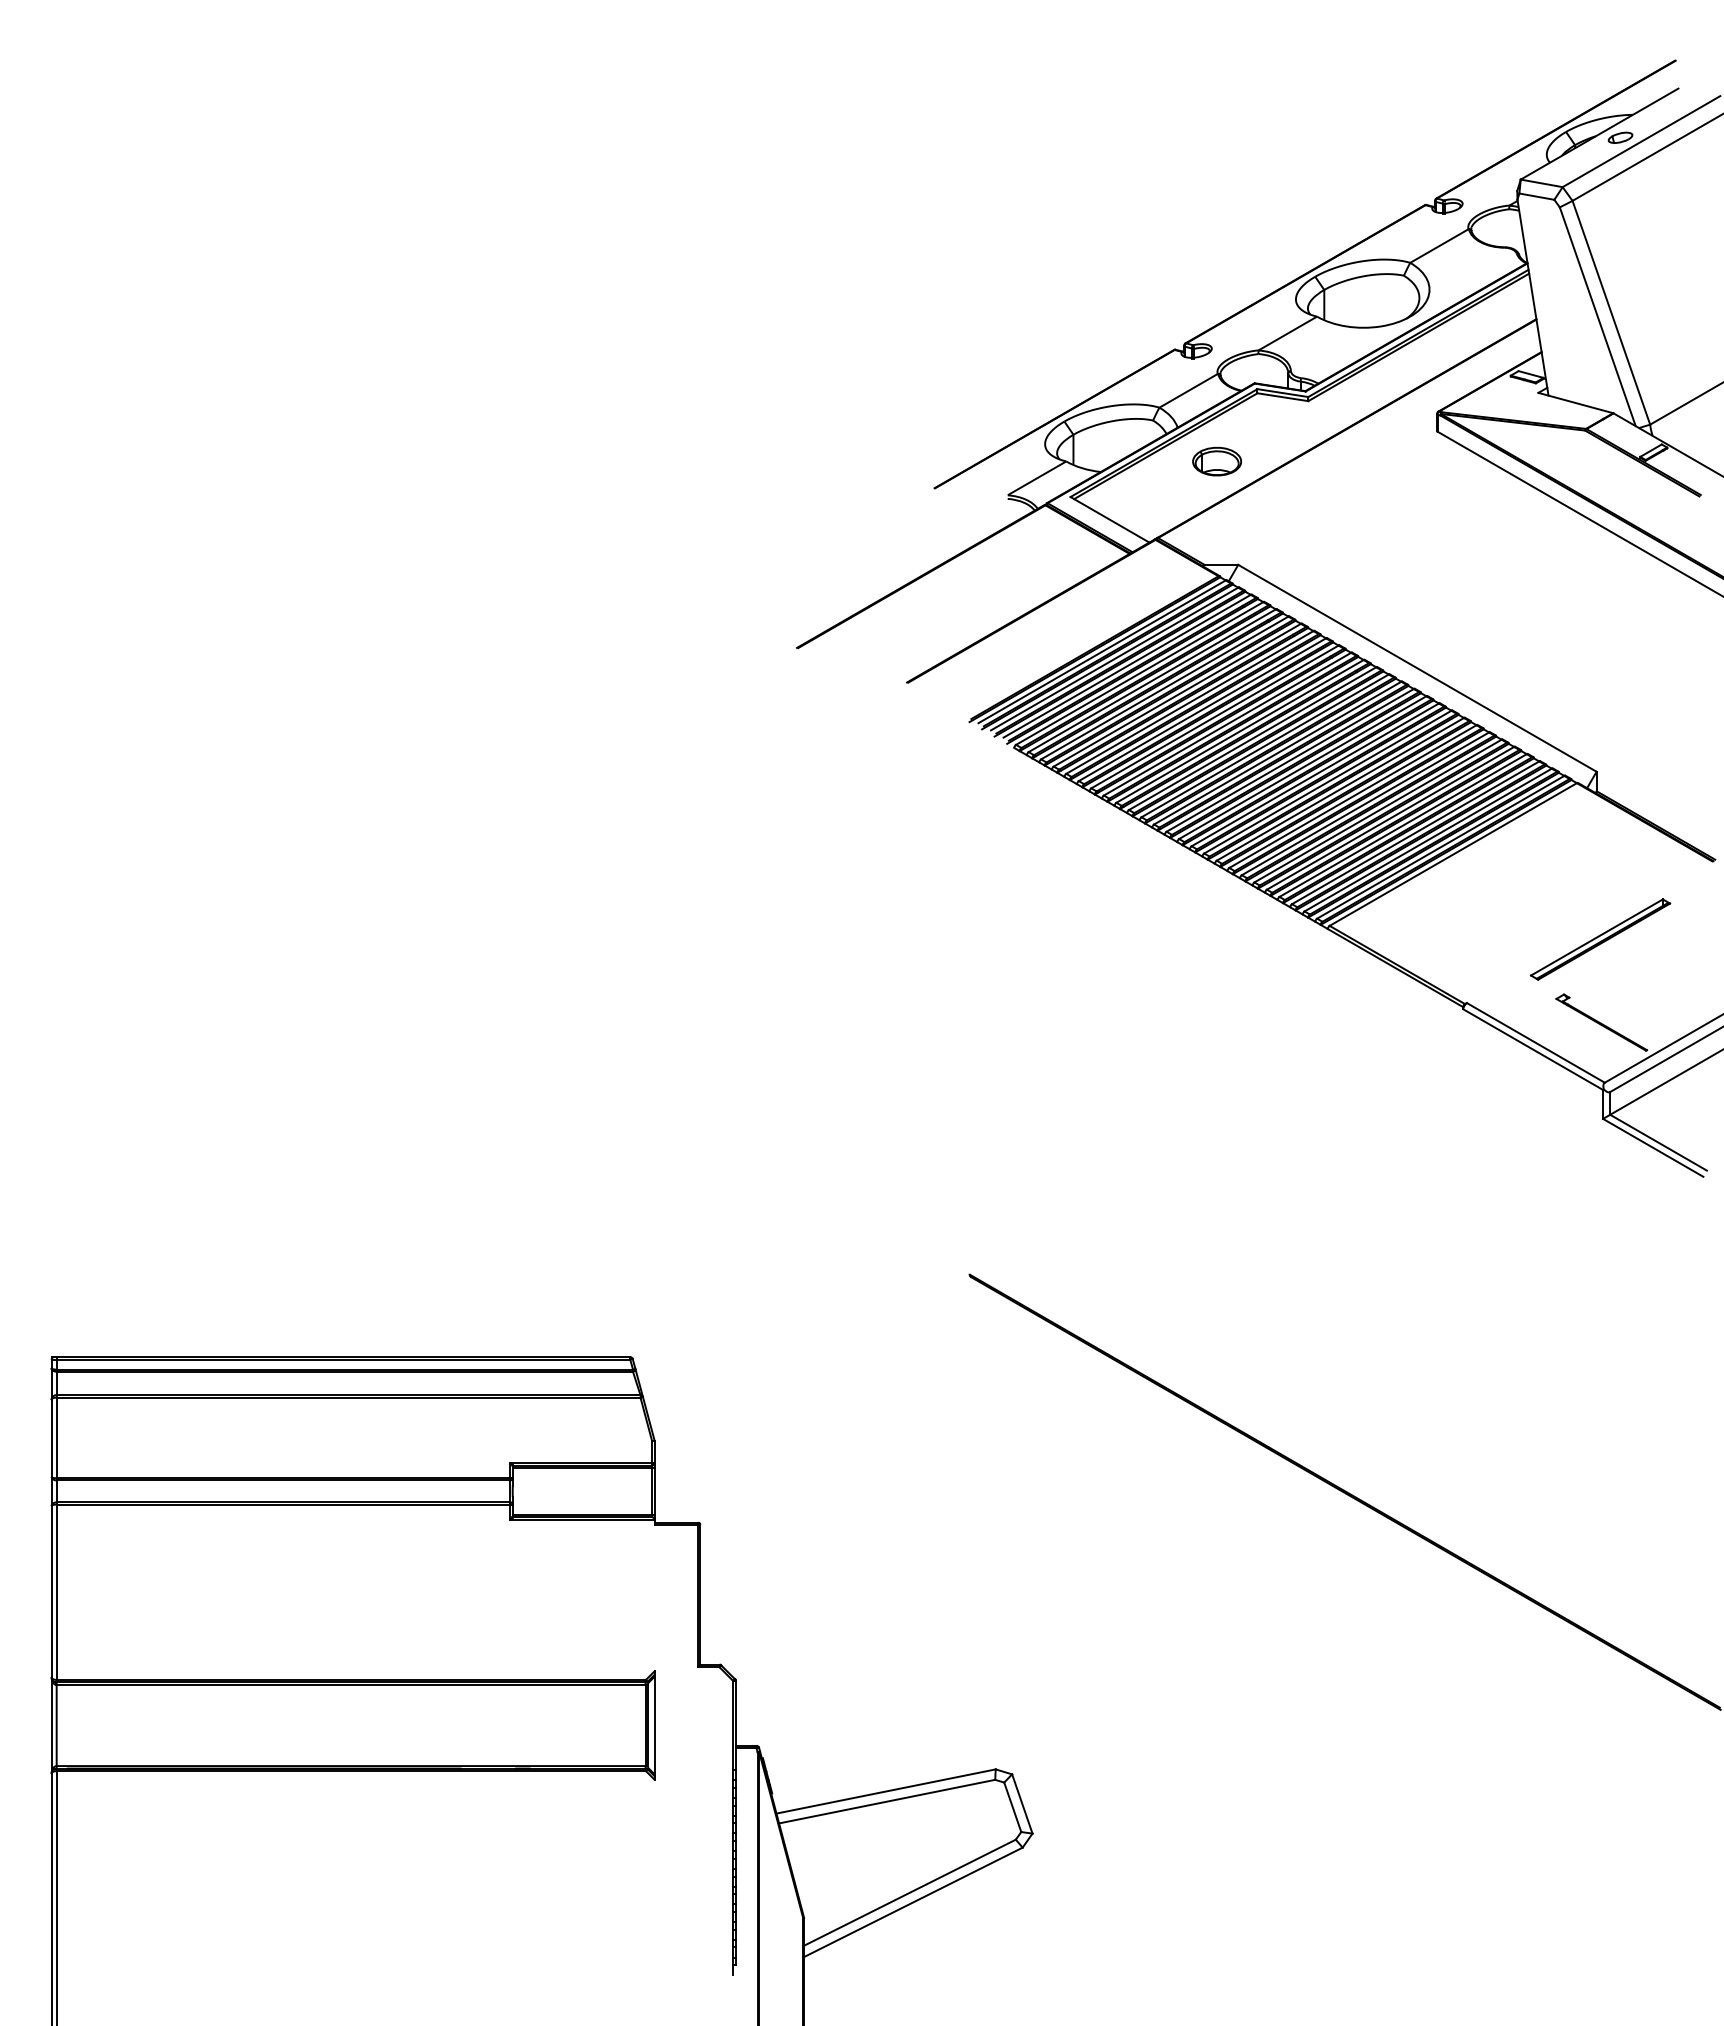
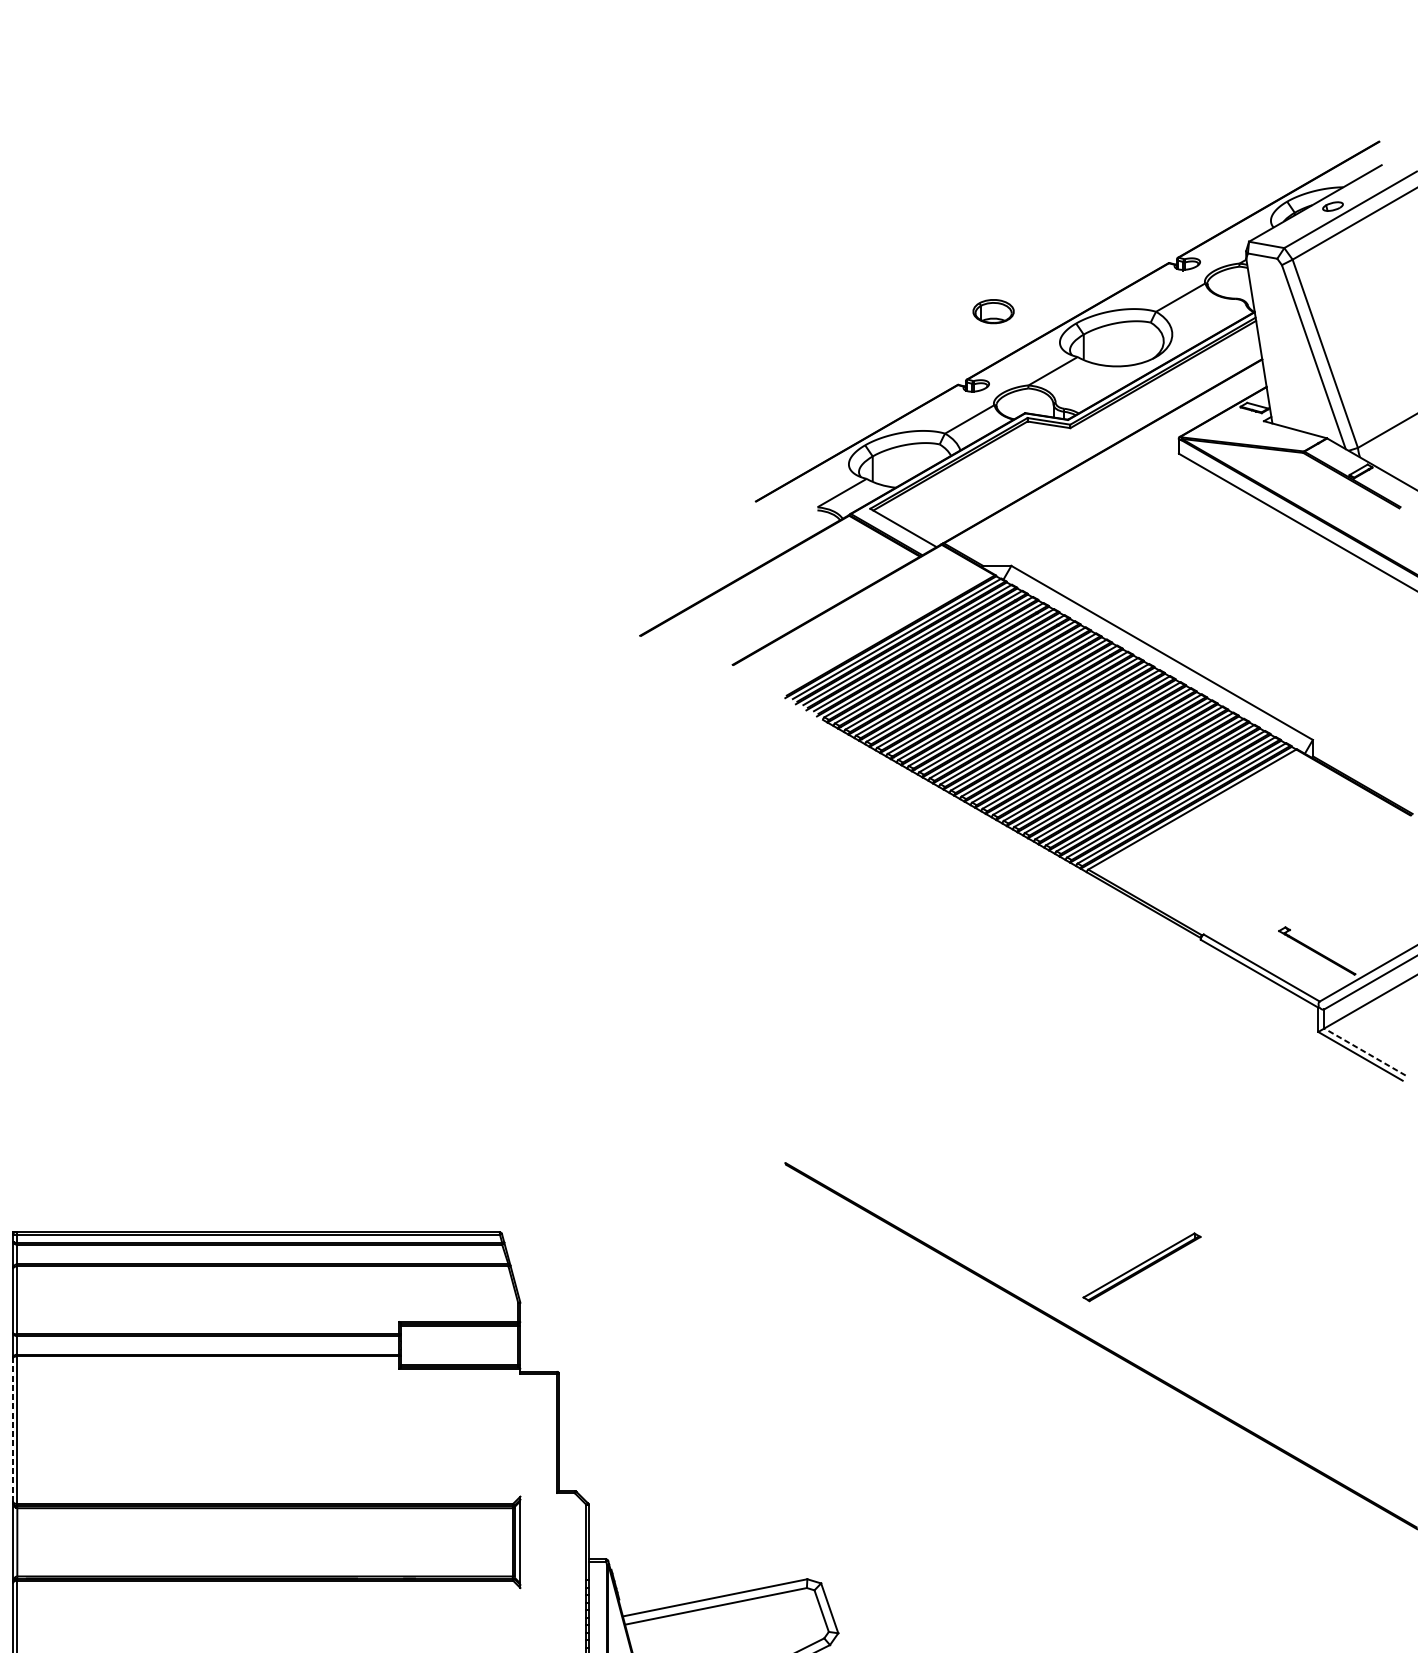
part: (1217, 461) -> (993, 311), moved
part: (1600, 939) -> (1142, 1267), moved
line: (1658, 1142) -> (1364, 1051), solid -> dashed
line: (51, 1591) -> (12, 1429), solid -> dashed

